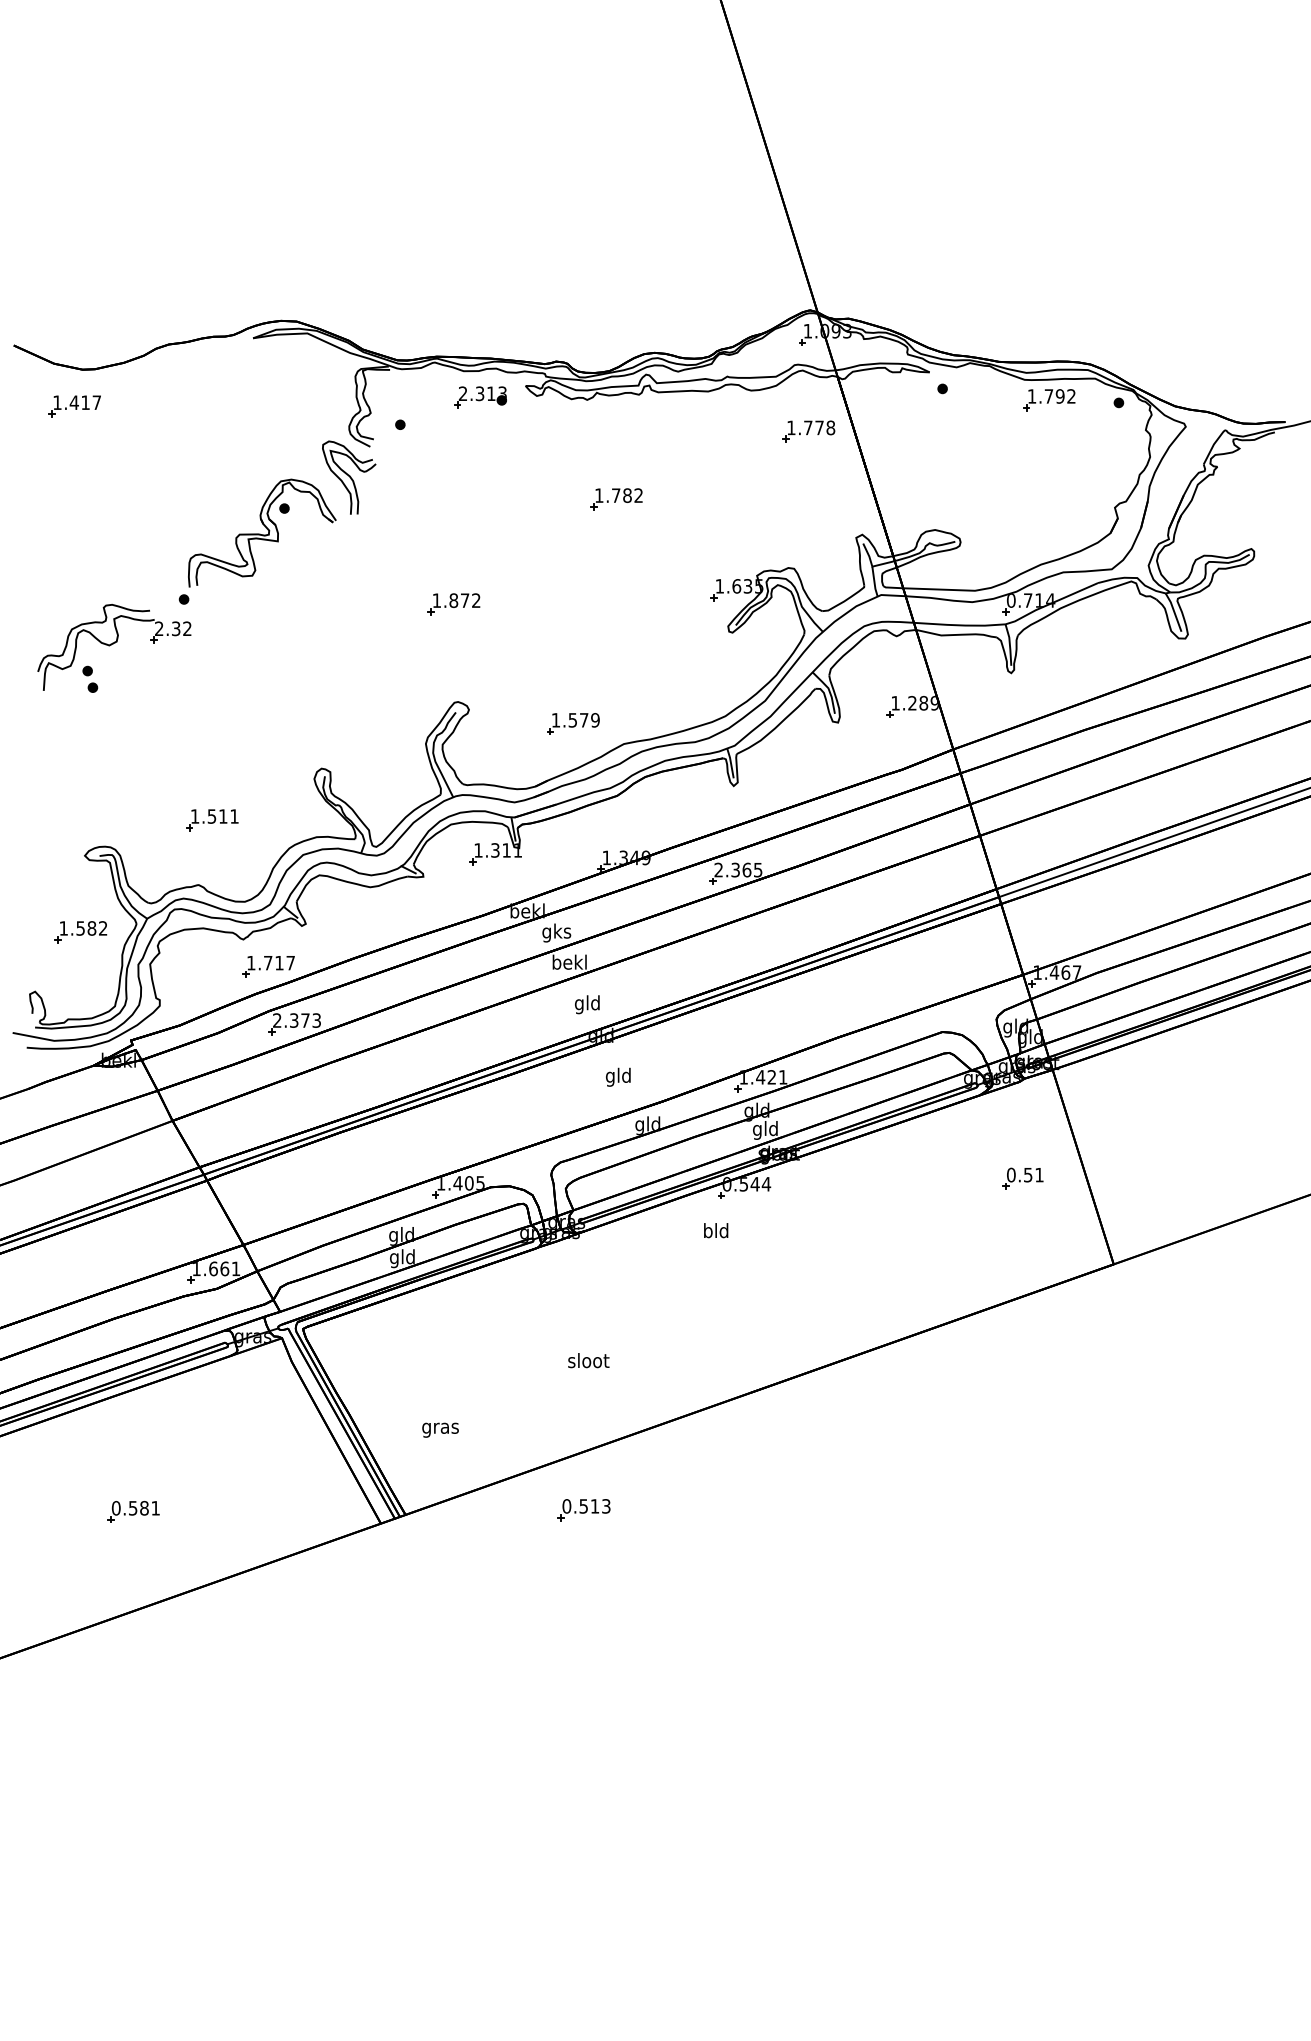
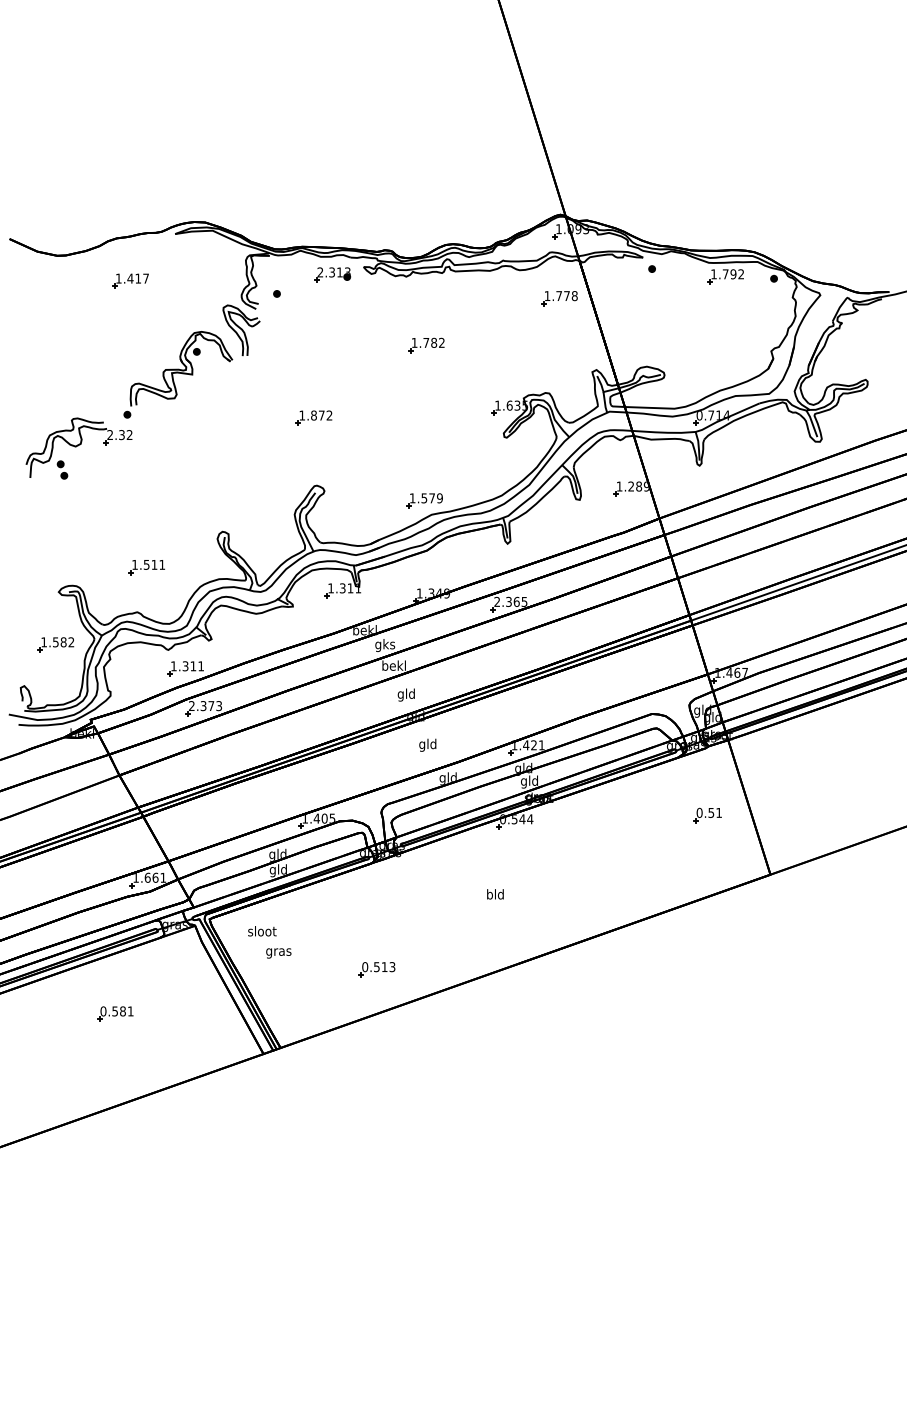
part: (74, 405) -> (130, 280), moved
part: (573, 723) -> (424, 500), moved
text: (278, 963) -> (192, 666), 1.717 -> 1.311
text: (716, 1230) -> (495, 894), moved
text: (589, 1360) -> (262, 931), moved
text: (440, 1430) -> (278, 953), moved
part: (583, 1509) -> (376, 969), moved
part: (133, 1511) -> (115, 1013), moved

